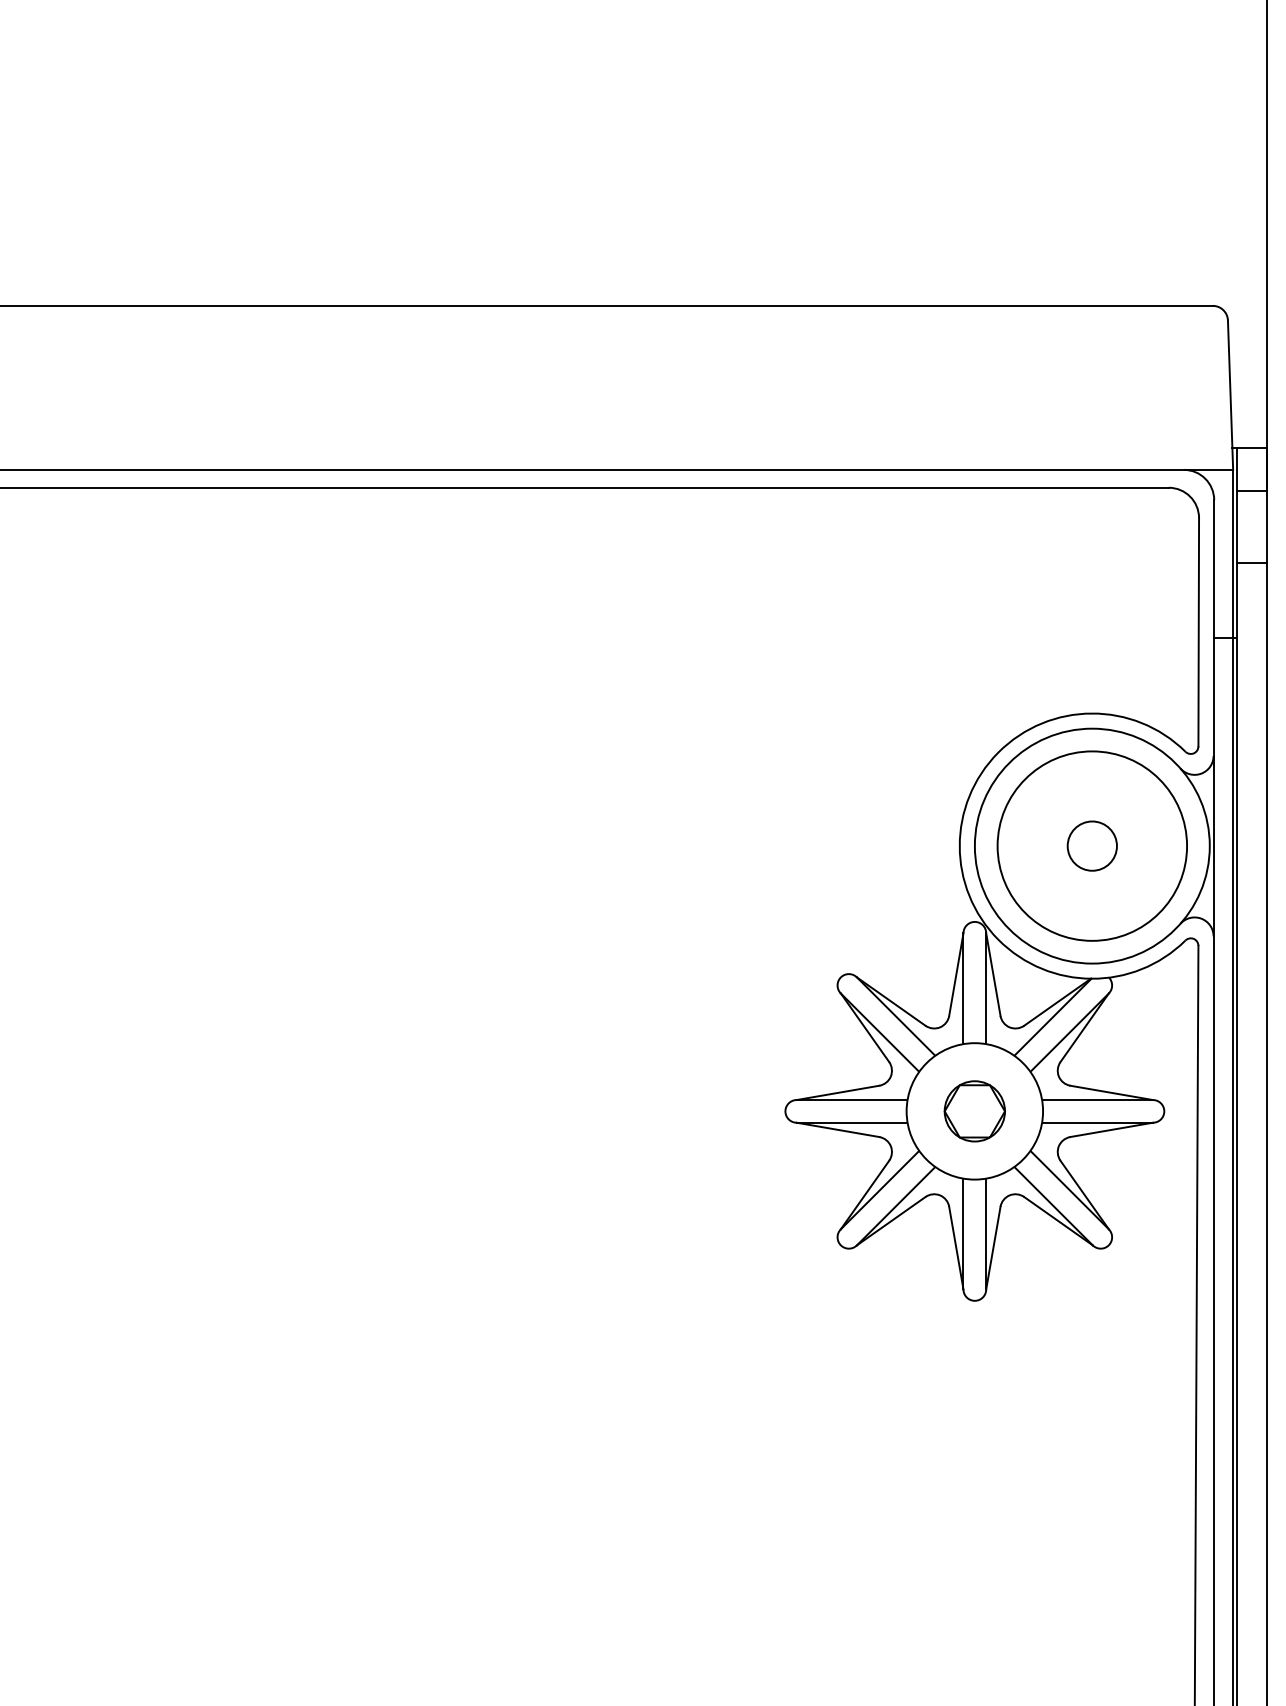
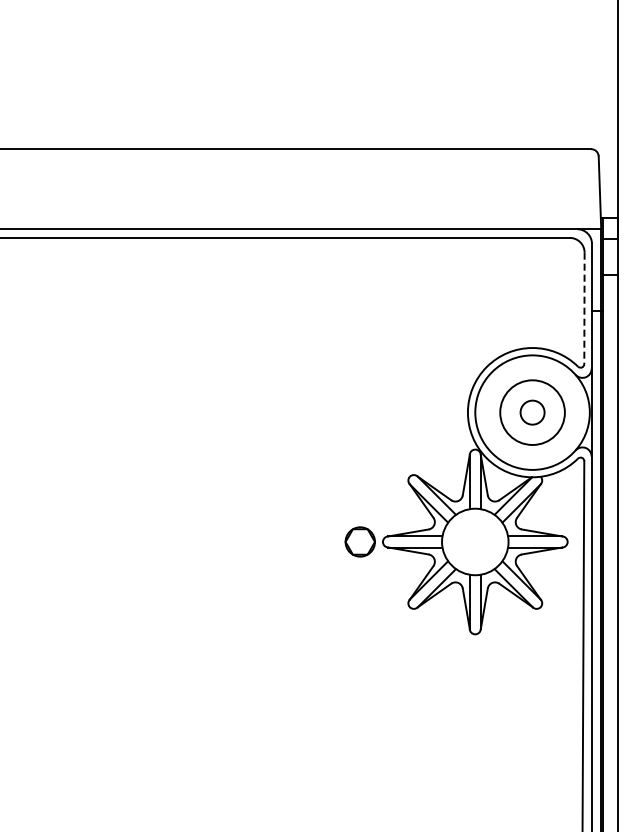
line: (1198, 632) -> (584, 308), solid -> dashed
circle: (1092, 845) -> (532, 412), size x0.7
part: (973, 1110) -> (359, 541), moved

